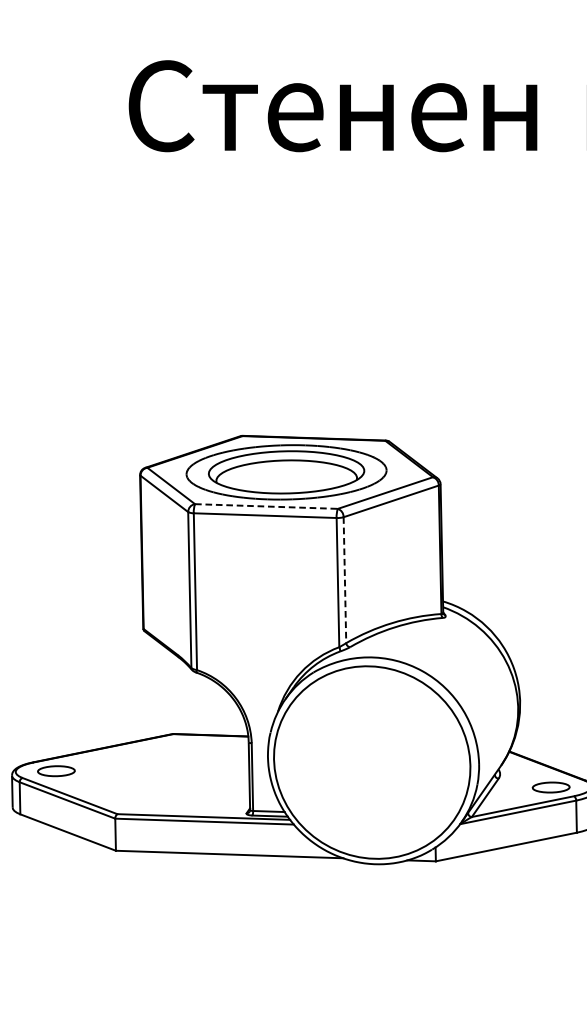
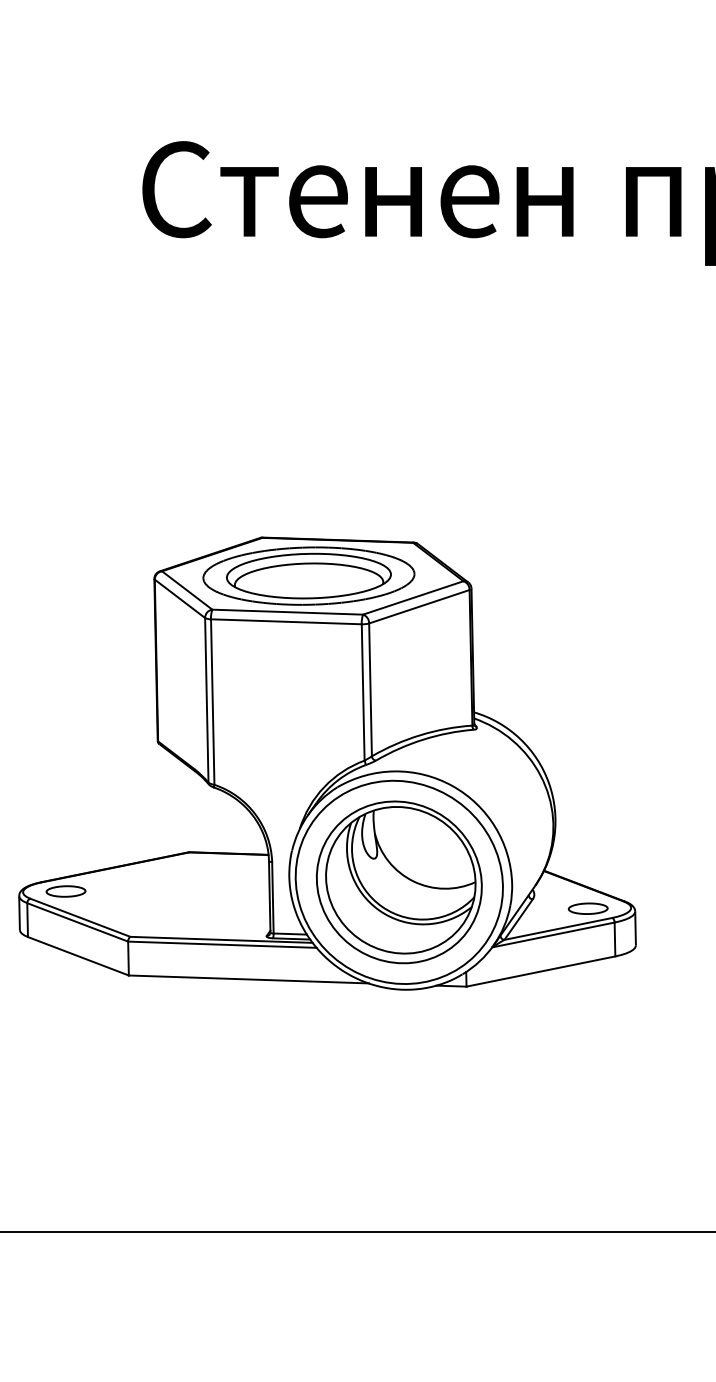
line: (267, 506) -> (288, 612), dashed -> solid
line: (344, 580) -> (370, 690), dashed -> solid
part: (372, 762) -> (399, 882), added

